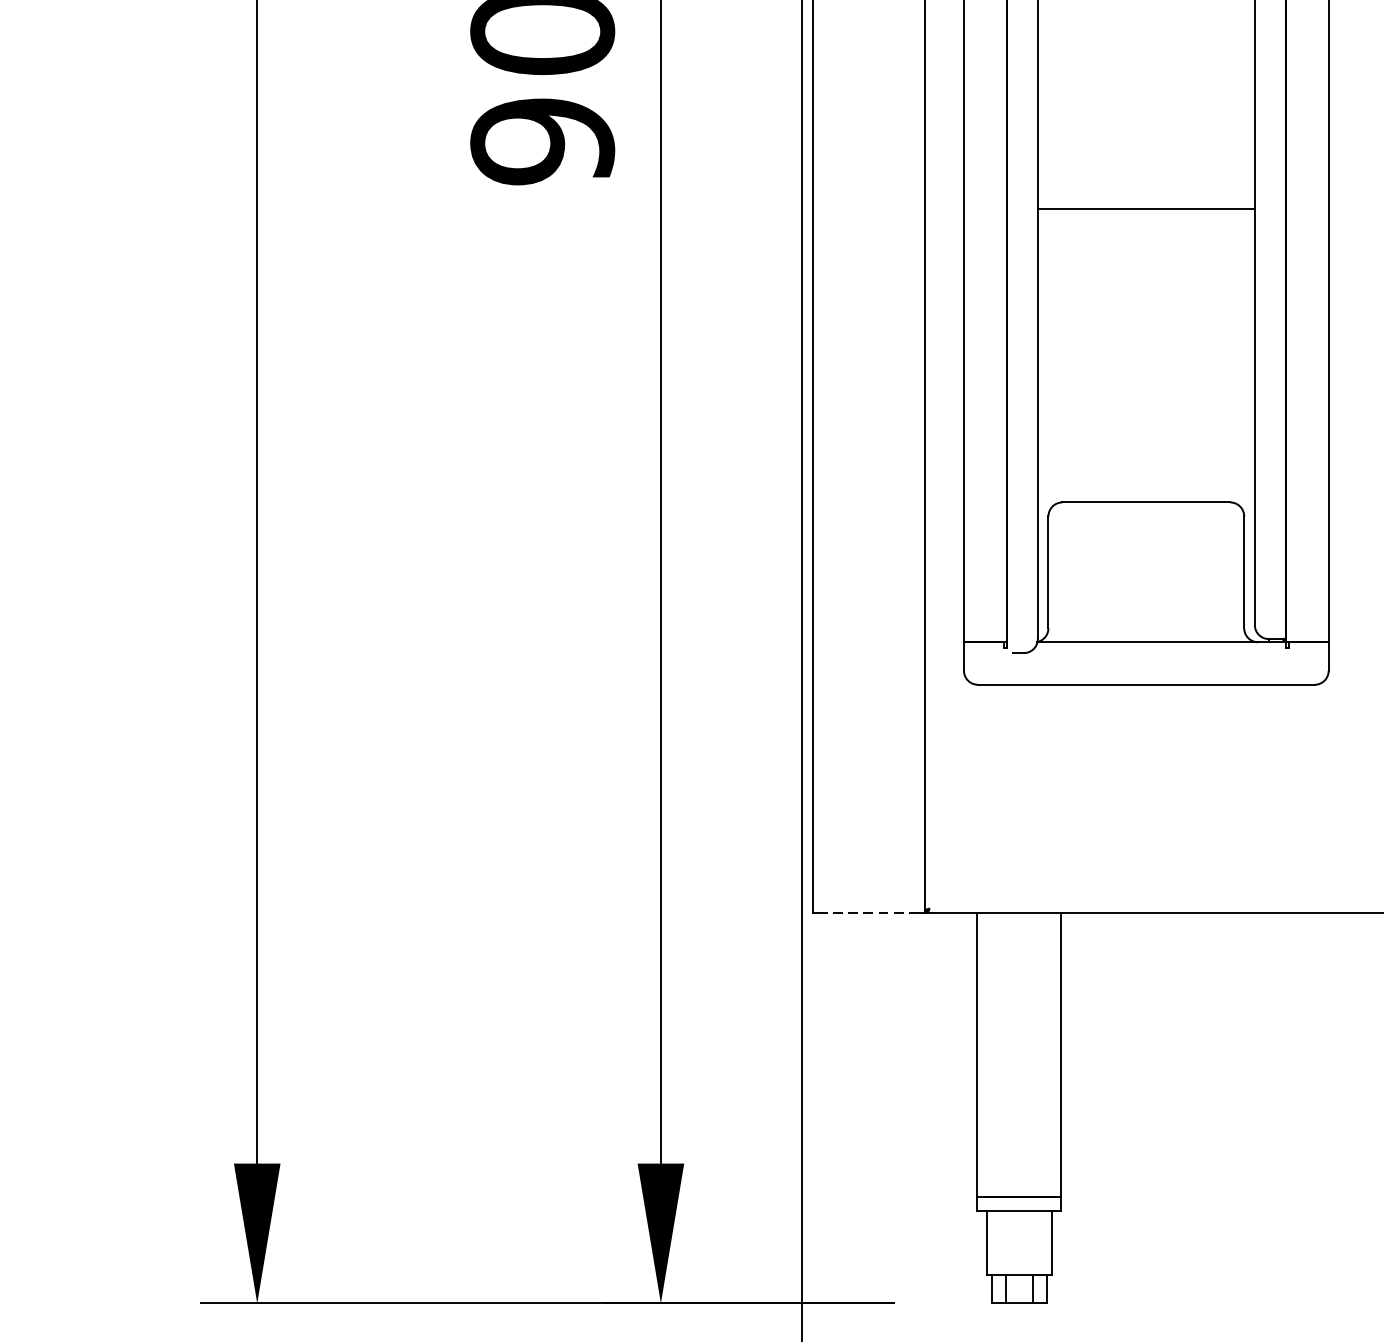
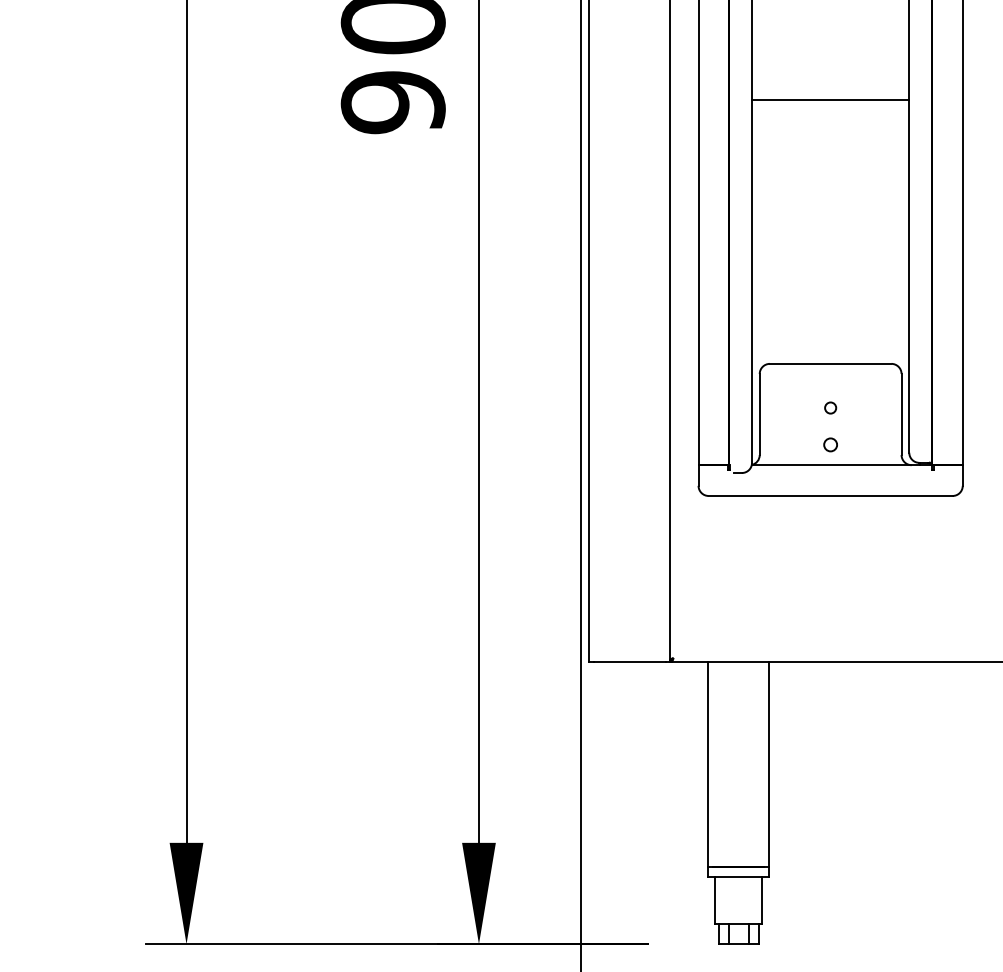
line: (1146, 209) -> (830, 100), moved
circle: (1146, 562) -> (830, 407), added
circle: (1146, 613) -> (830, 444), added
line: (868, 913) -> (629, 661), dashed -> solid

